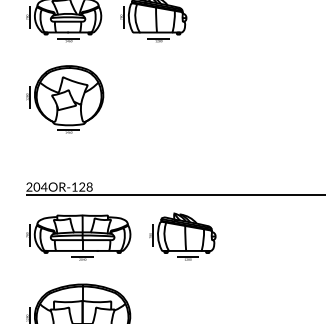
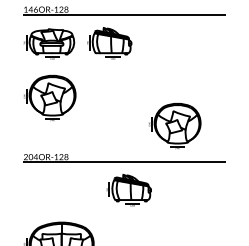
part: (251, 140) -> (175, 125), added
part: (77, 236) -> (58, 190), removed

